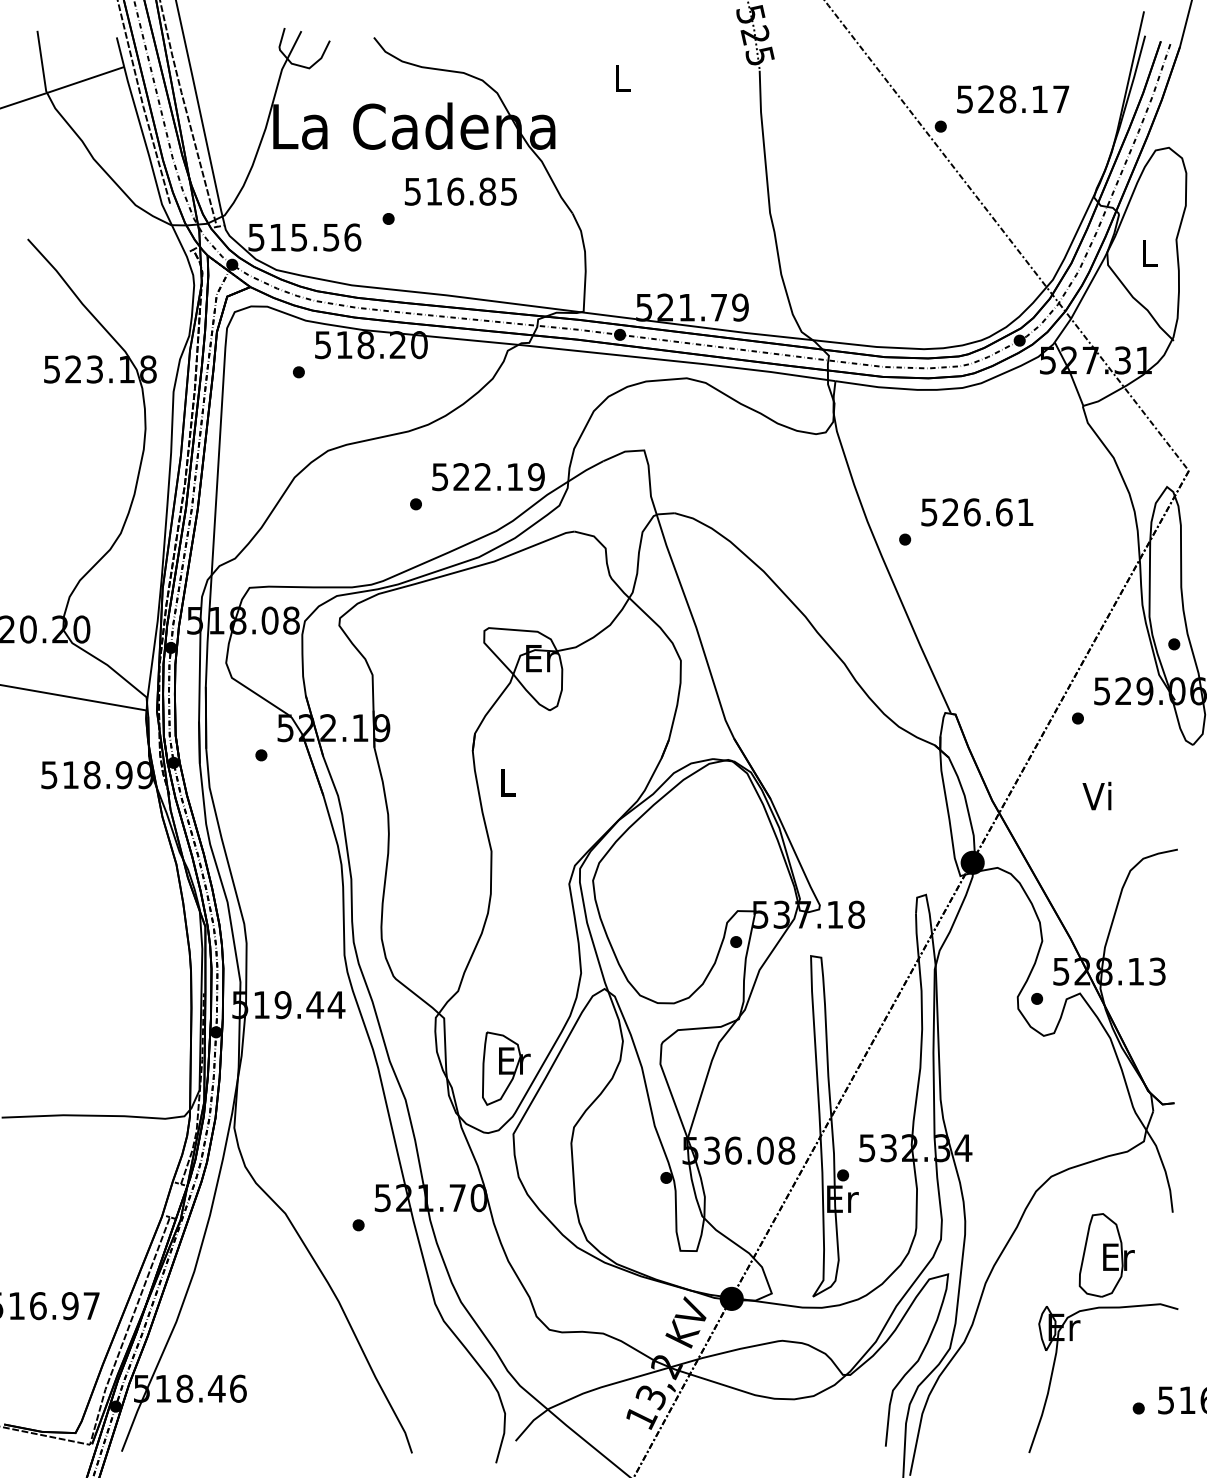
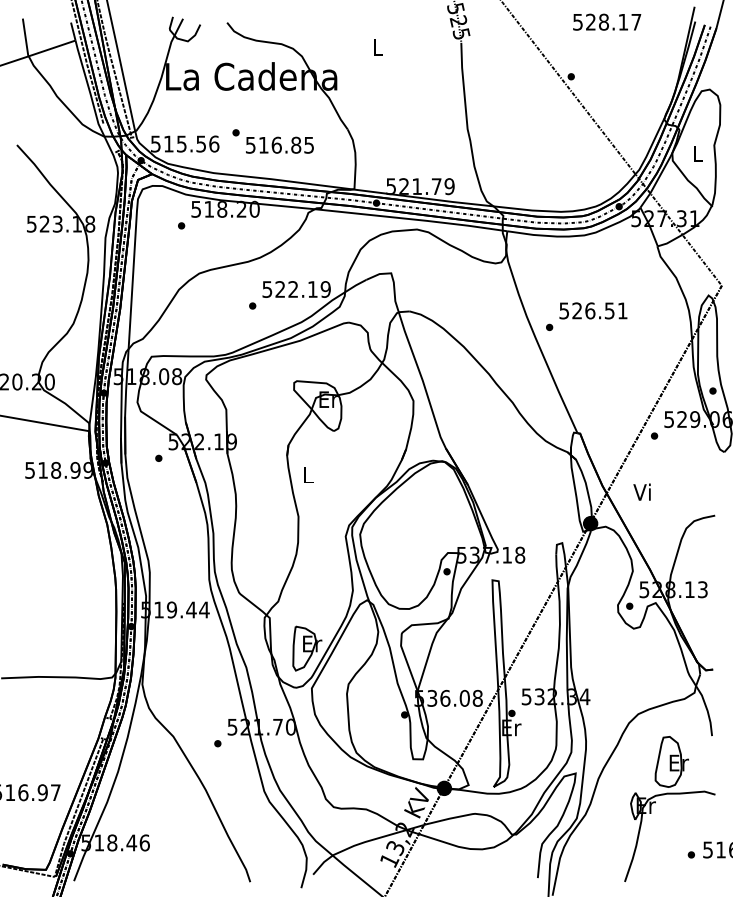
text: (1013, 98) -> (607, 21), moved
text: (460, 190) -> (279, 144), moved
text: (1003, 511) -> (609, 310), 526.61 -> 526.51
text: (1096, 795) -> (641, 491), moved

